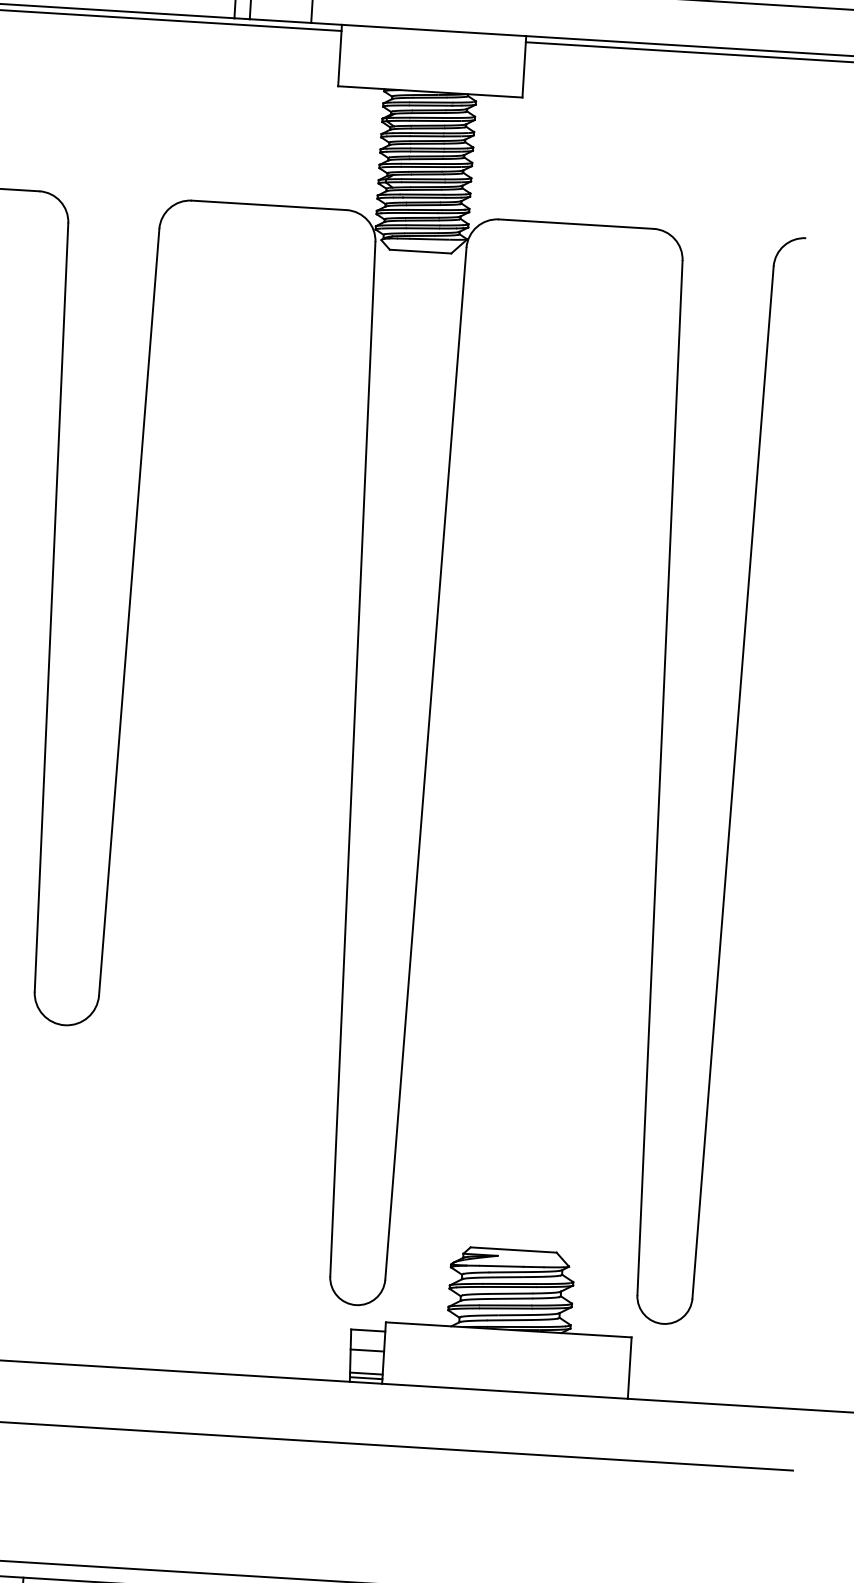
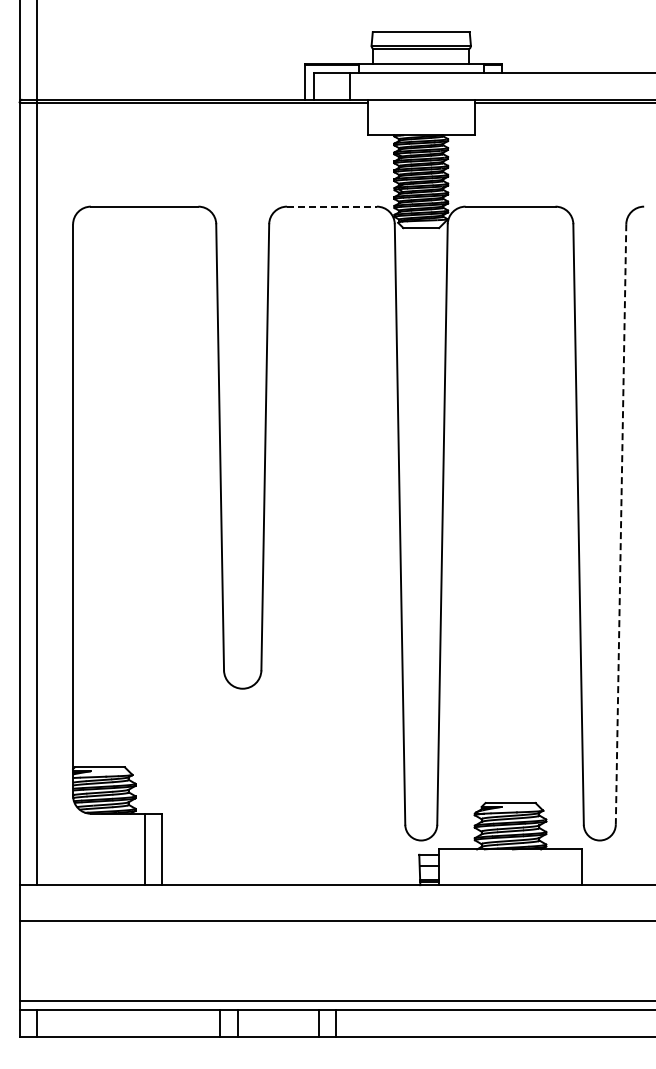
line: (270, 205) -> (332, 206), solid -> dashed
line: (733, 784) -> (621, 525), solid -> dashed

